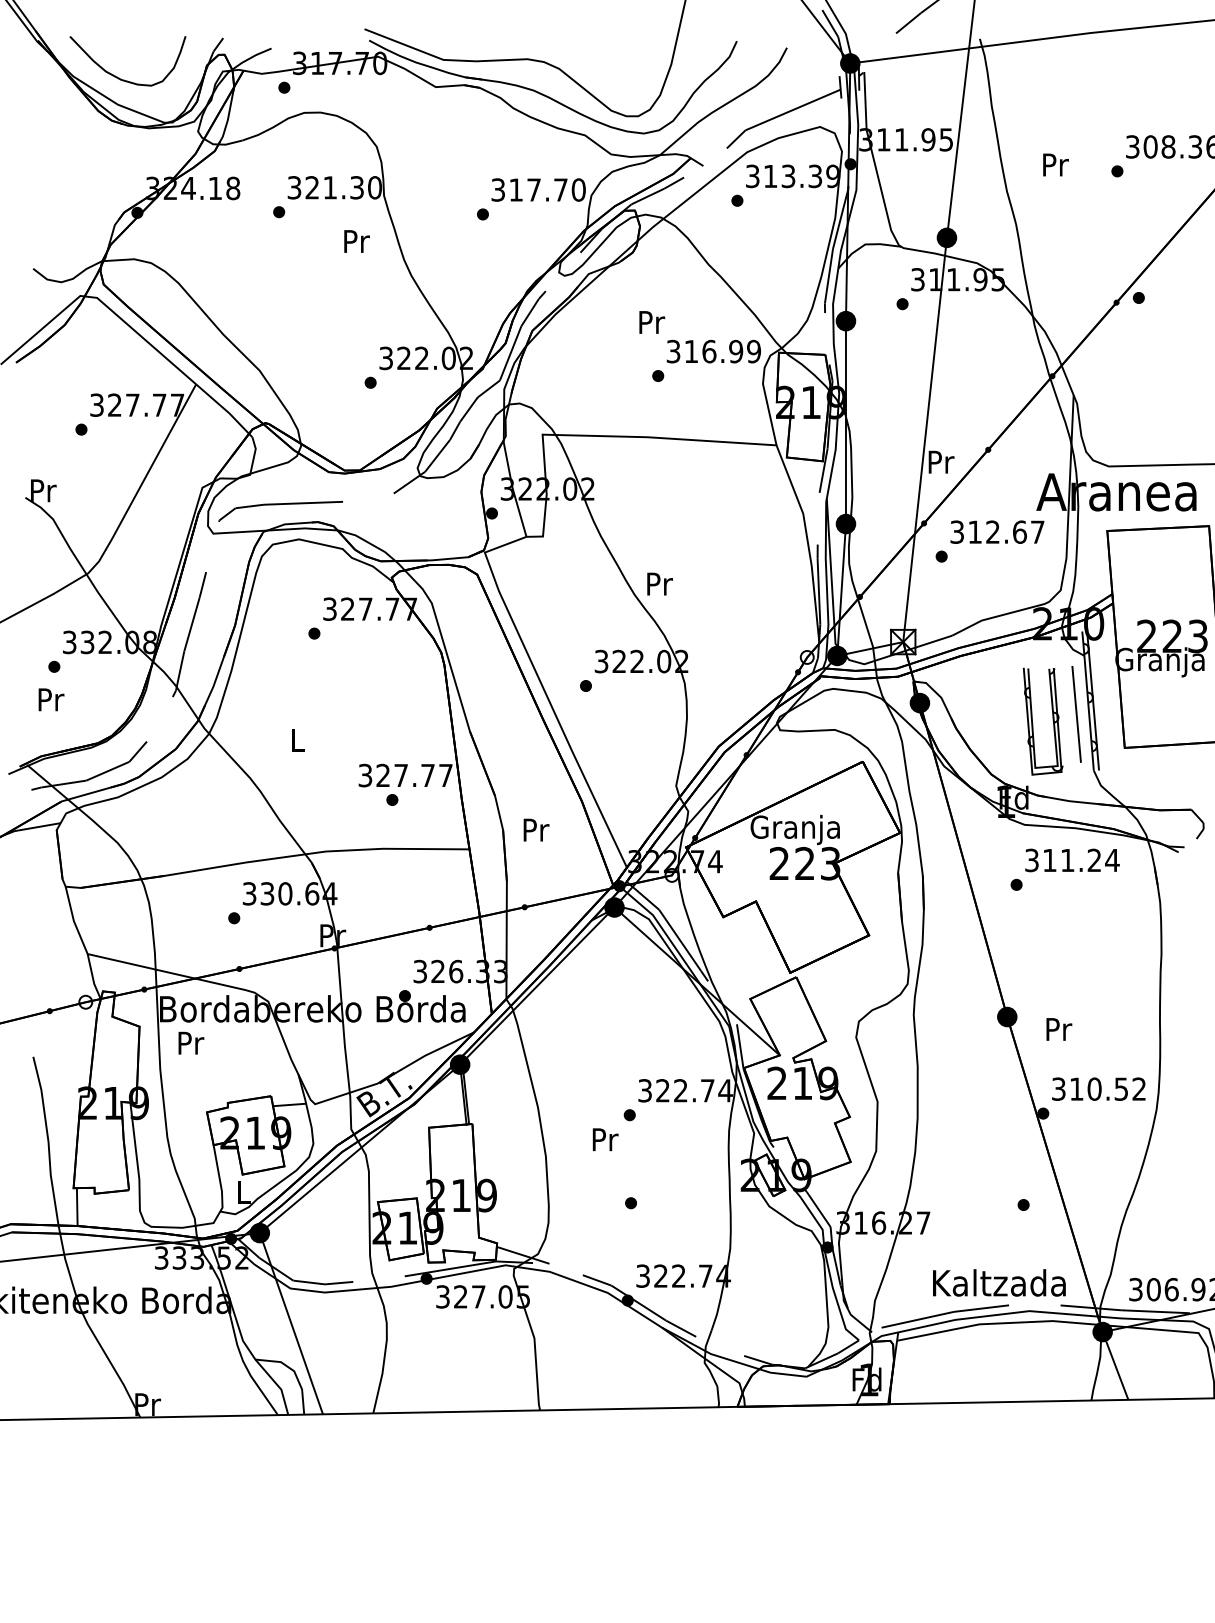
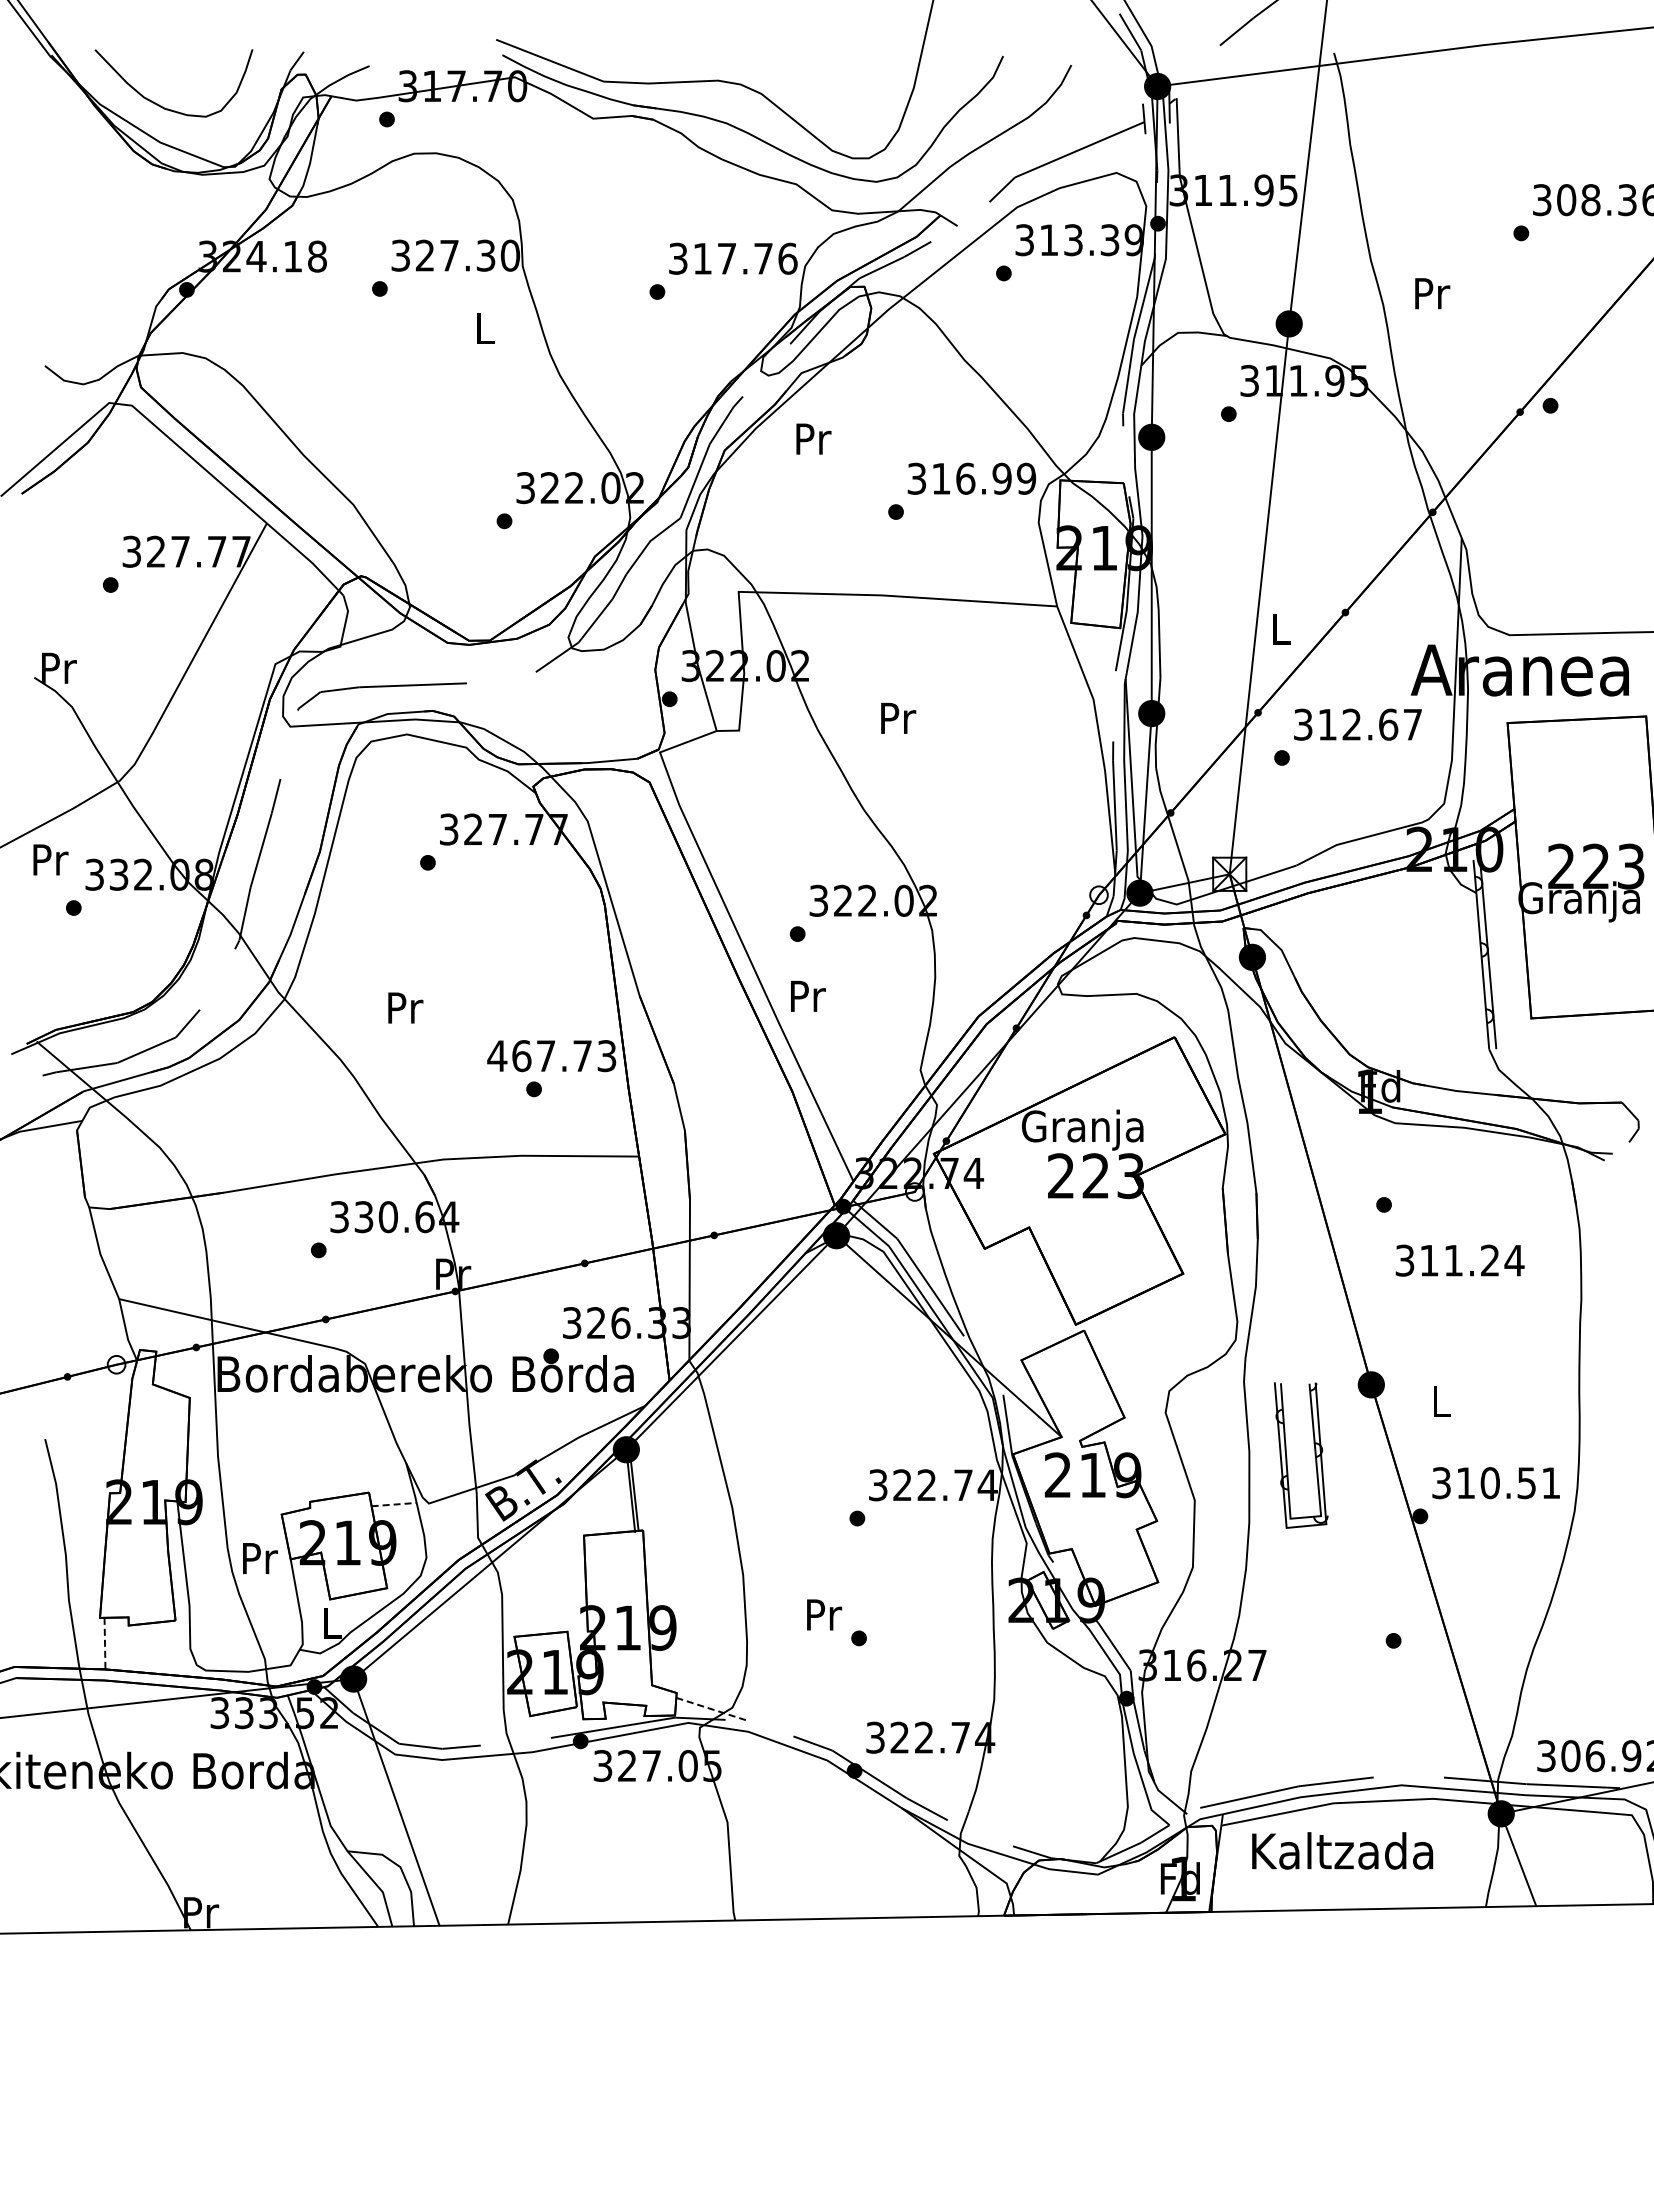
text: (1055, 164) -> (1432, 293), moved
text: (330, 187) -> (449, 255), 321.30 -> 327.30
text: (578, 189) -> (787, 258), 317.70 -> 317.76
text: (356, 241) -> (485, 328), Pr -> L
text: (651, 322) -> (813, 438), moved
text: (941, 462) -> (1281, 629), Pr -> L
text: (660, 584) -> (898, 718), moved
text: (51, 699) -> (50, 859), moved
line: (1076, 714) -> (1465, 972), removed
part: (1052, 721) -> (1314, 1455), moved
text: (297, 739) -> (405, 1007), L -> Pr
text: (405, 775) -> (551, 1056), 327.77 -> 467.73
text: (536, 829) -> (808, 995), moved
text: (1072, 860) -> (1459, 1260), moved
text: (1058, 1029) -> (1441, 1401), Pr -> L
text: (191, 1043) -> (260, 1558), moved
text: (1138, 1088) -> (1550, 1482), 310.52 -> 310.51
line: (289, 1104) -> (394, 1504), solid -> dashed
text: (605, 1139) -> (824, 1614), moved
line: (77, 1206) -> (105, 1643), solid -> dashed
line: (523, 1255) -> (712, 1709), solid -> dashed
text: (999, 1282) -> (1342, 1850), moved

